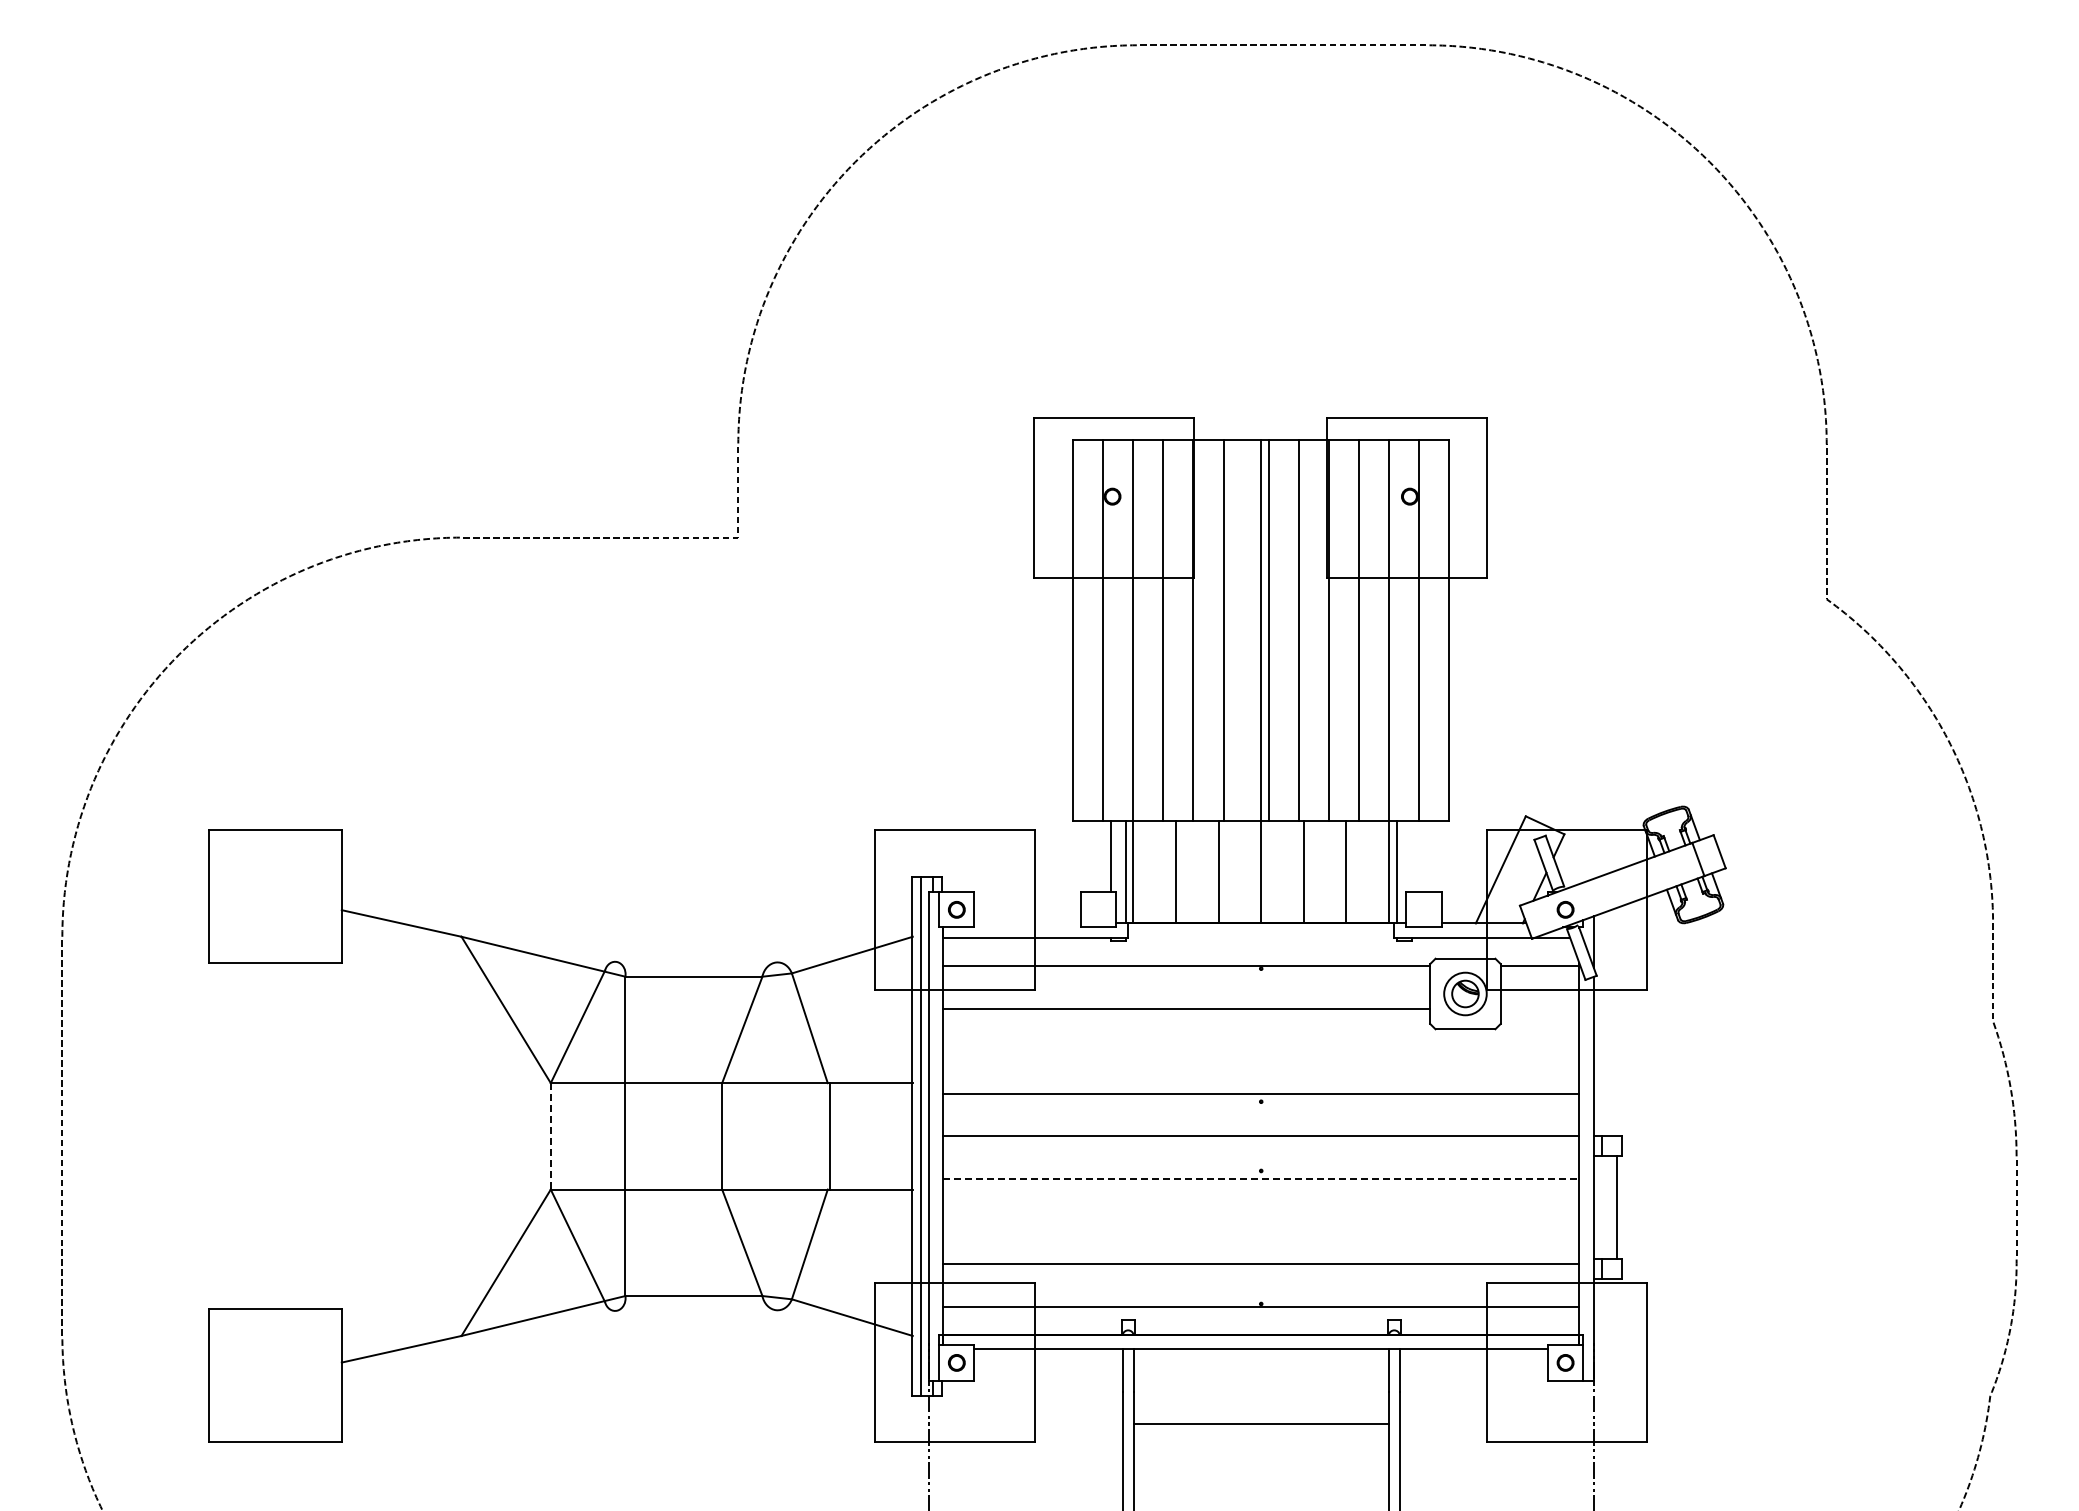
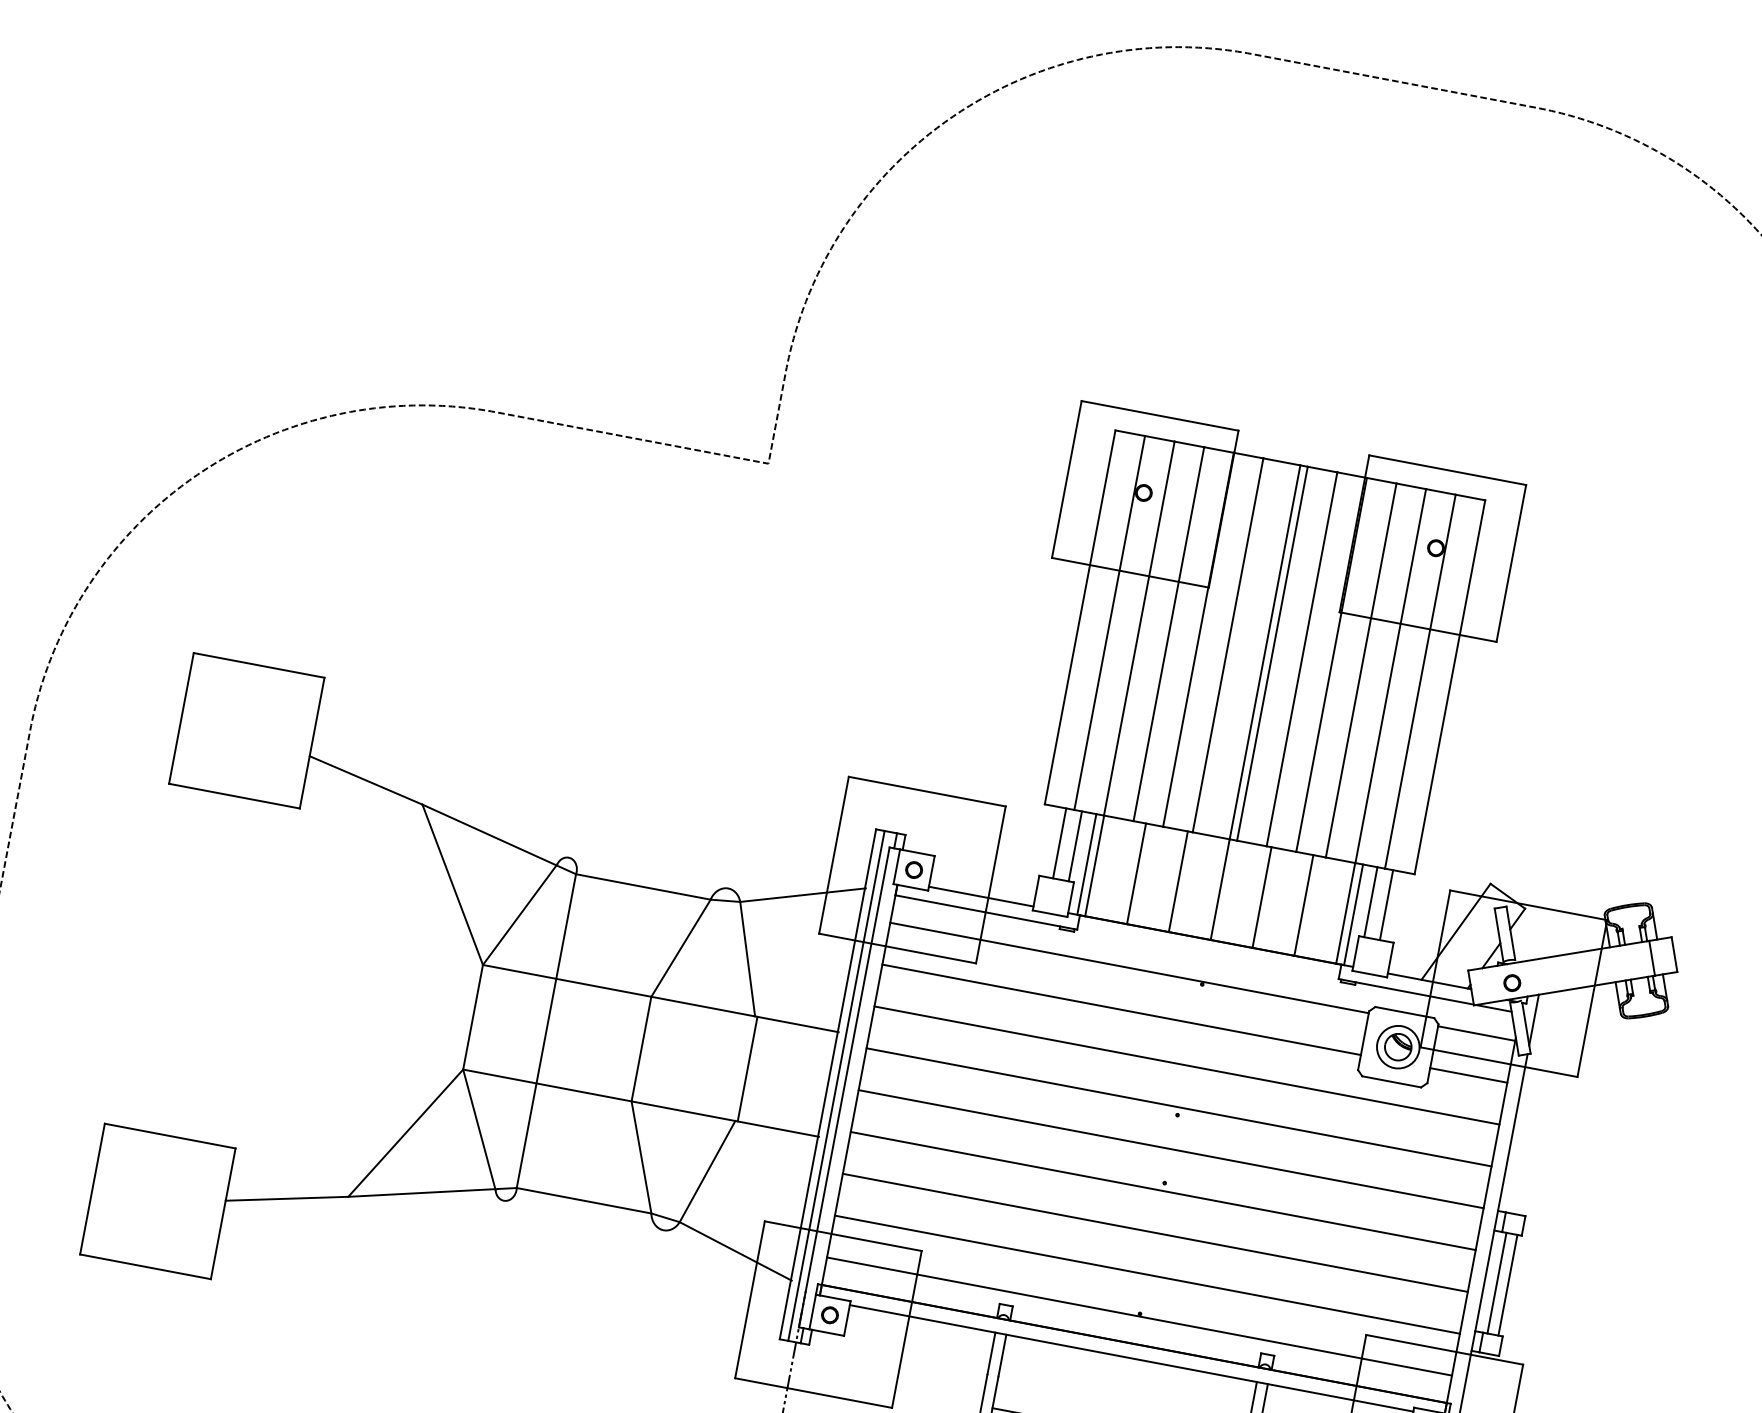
line: (1094, 856) -> (1059, 843), added
line: (1411, 856) -> (1370, 902), added
line: (1427, 856) -> (1386, 905), added
line: (1027, 923) -> (981, 896), added
line: (1539, 1008) -> (1468, 1075), added
line: (1261, 1051) -> (1187, 1065), added
line: (550, 1136) -> (472, 1017), dashed -> solid
line: (1261, 1178) -> (1163, 1190), dashed -> solid
line: (1606, 1207) -> (1497, 1283), added
line: (1261, 1221) -> (1155, 1232), added

